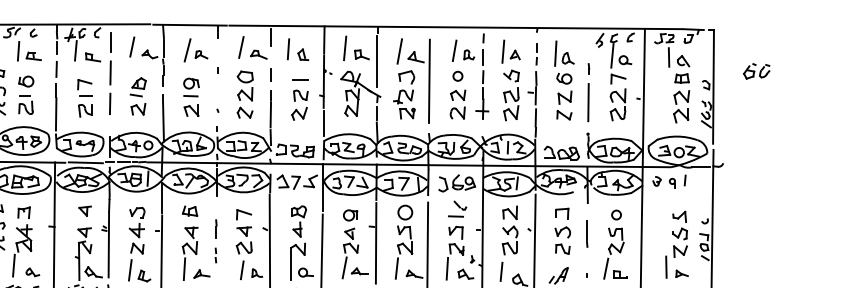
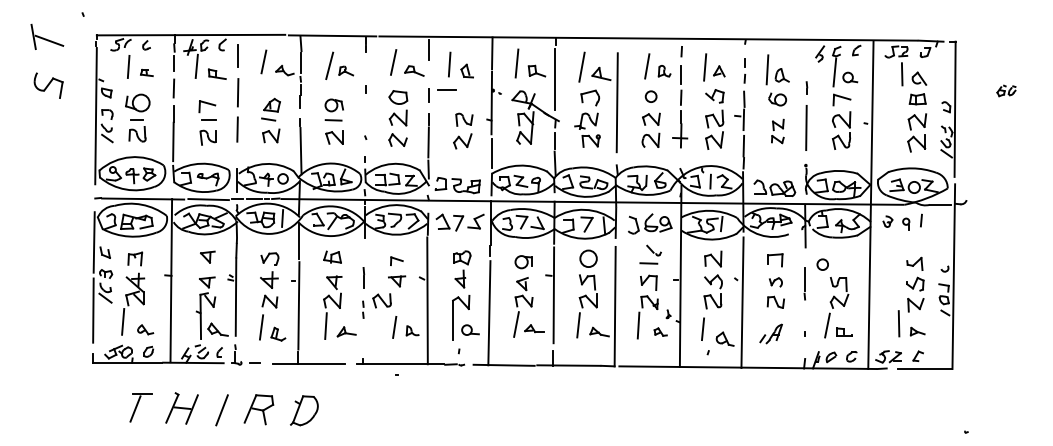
part: (33, 55) -> (146, 72), size x0.7
part: (756, 71) -> (1006, 90), size x0.6
line: (300, 79) -> (446, 89), moved
part: (26, 81) -> (137, 102), size x1.4
part: (564, 105) -> (777, 131), size x0.7
part: (243, 214) -> (396, 260), size x0.7
circle: (616, 214) -> (822, 264), moved
part: (562, 232) -> (775, 282), size x0.7
part: (243, 247) -> (381, 300), moved
part: (465, 273) -> (660, 331), size x0.7

